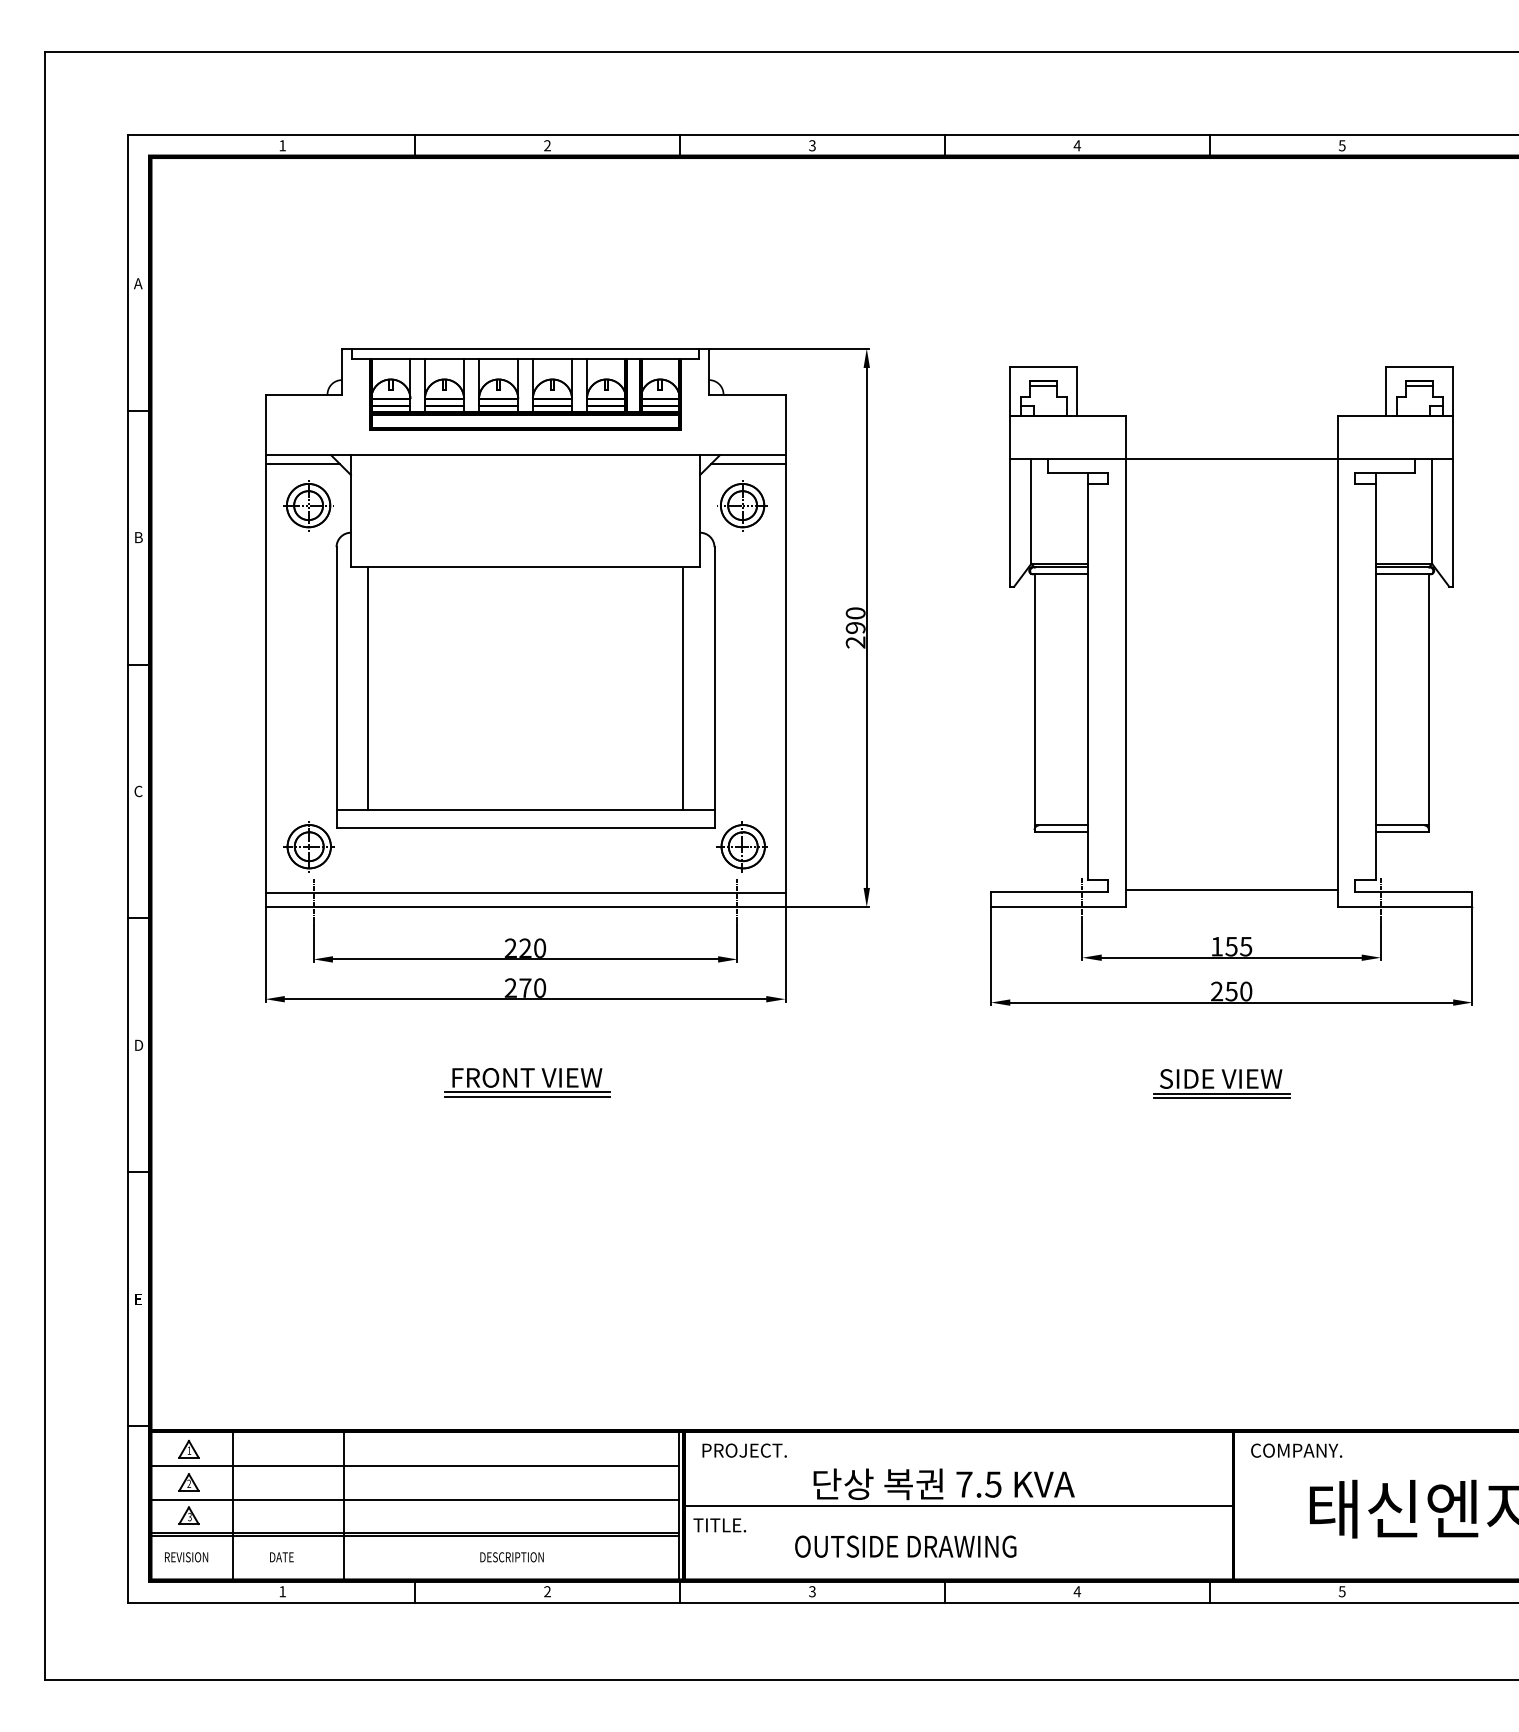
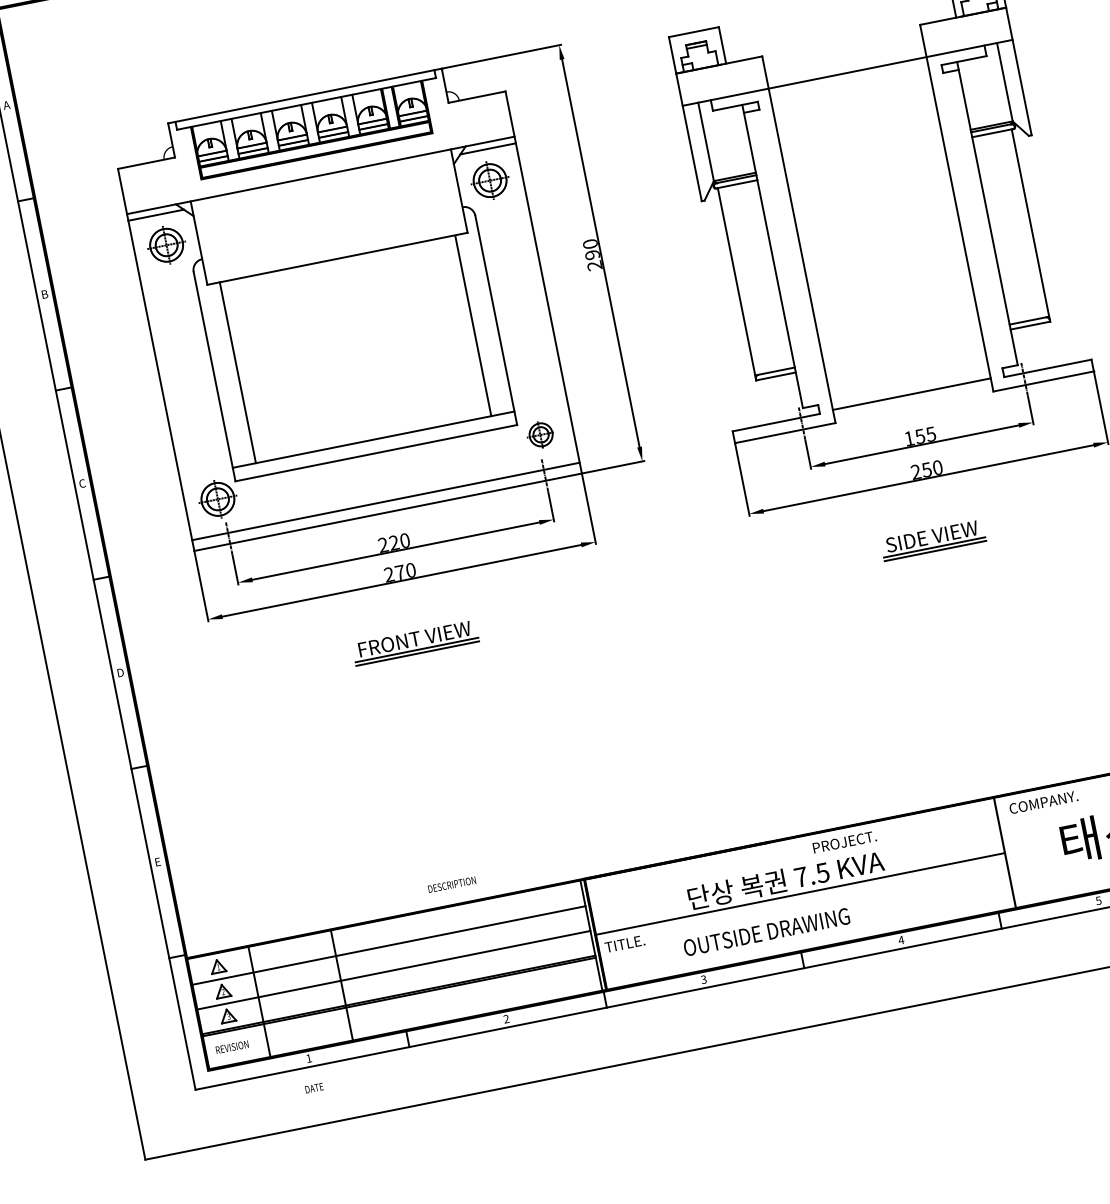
part: (741, 846) -> (540, 434), size x0.7
text: (744, 1450) -> (844, 842), moved
text: (281, 1557) -> (314, 1088), moved
text: (511, 1557) -> (451, 884), moved

